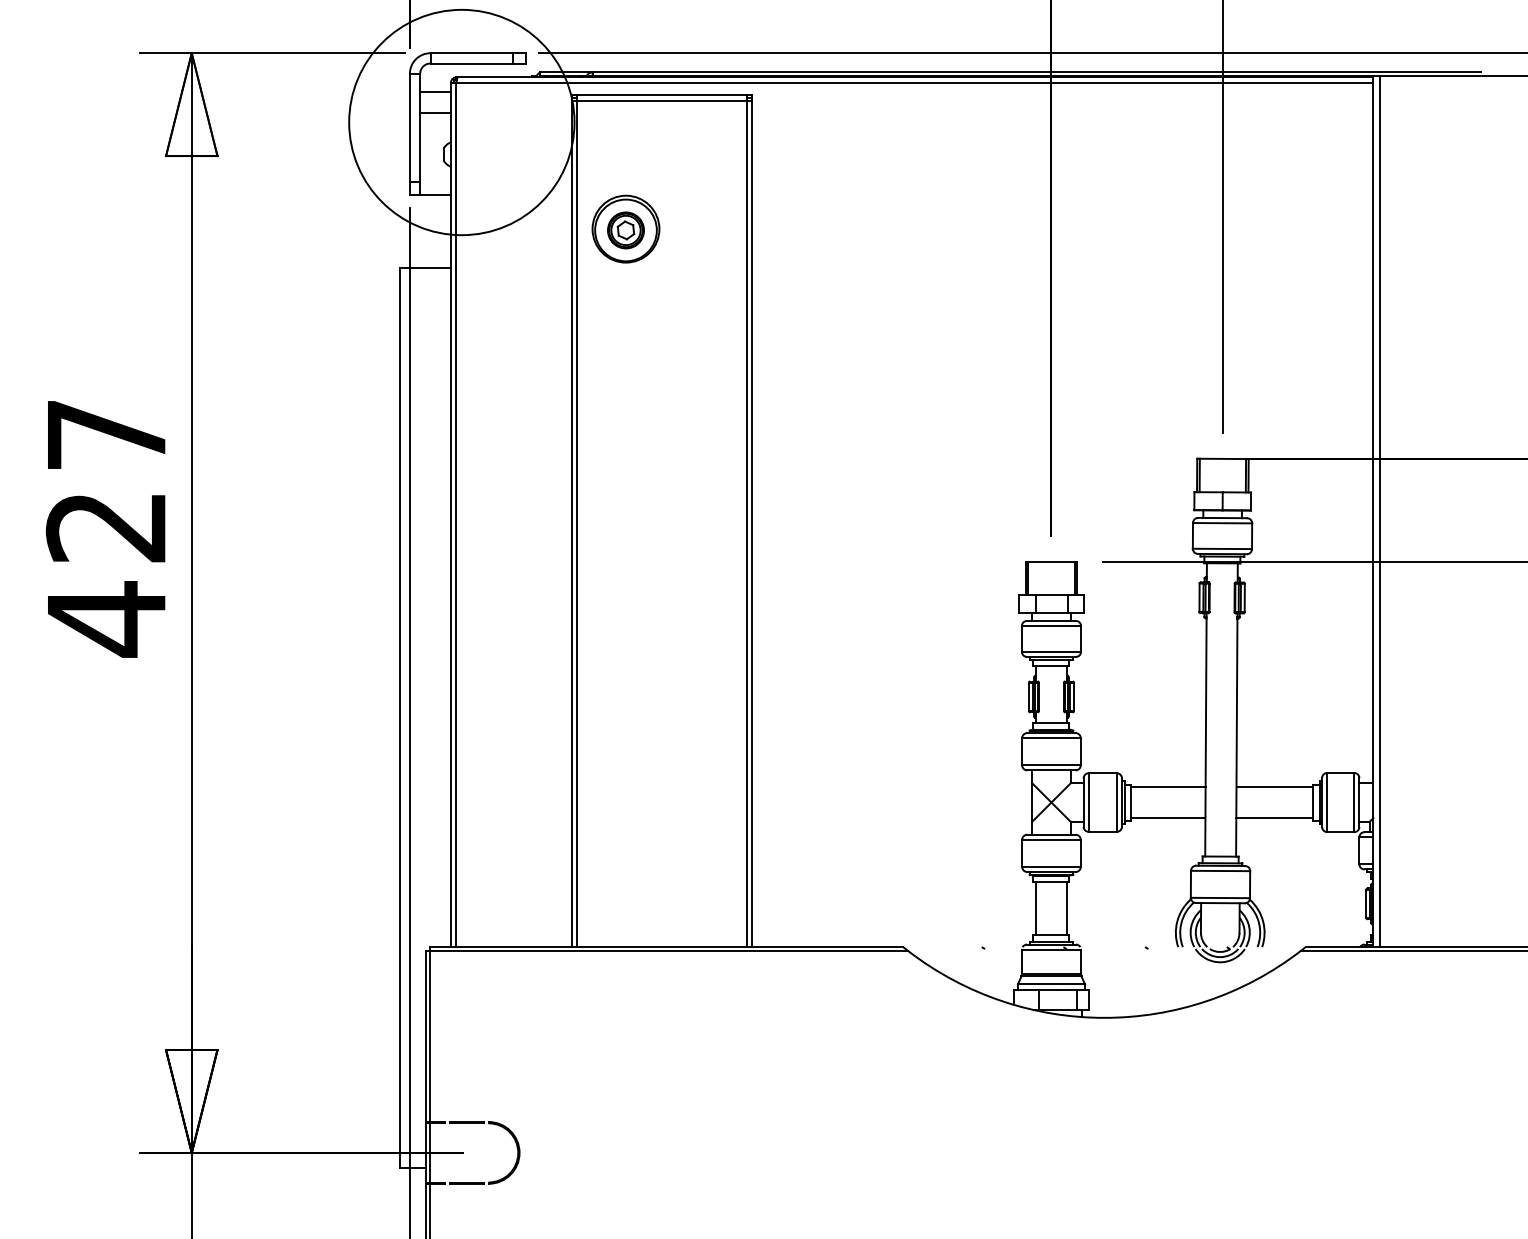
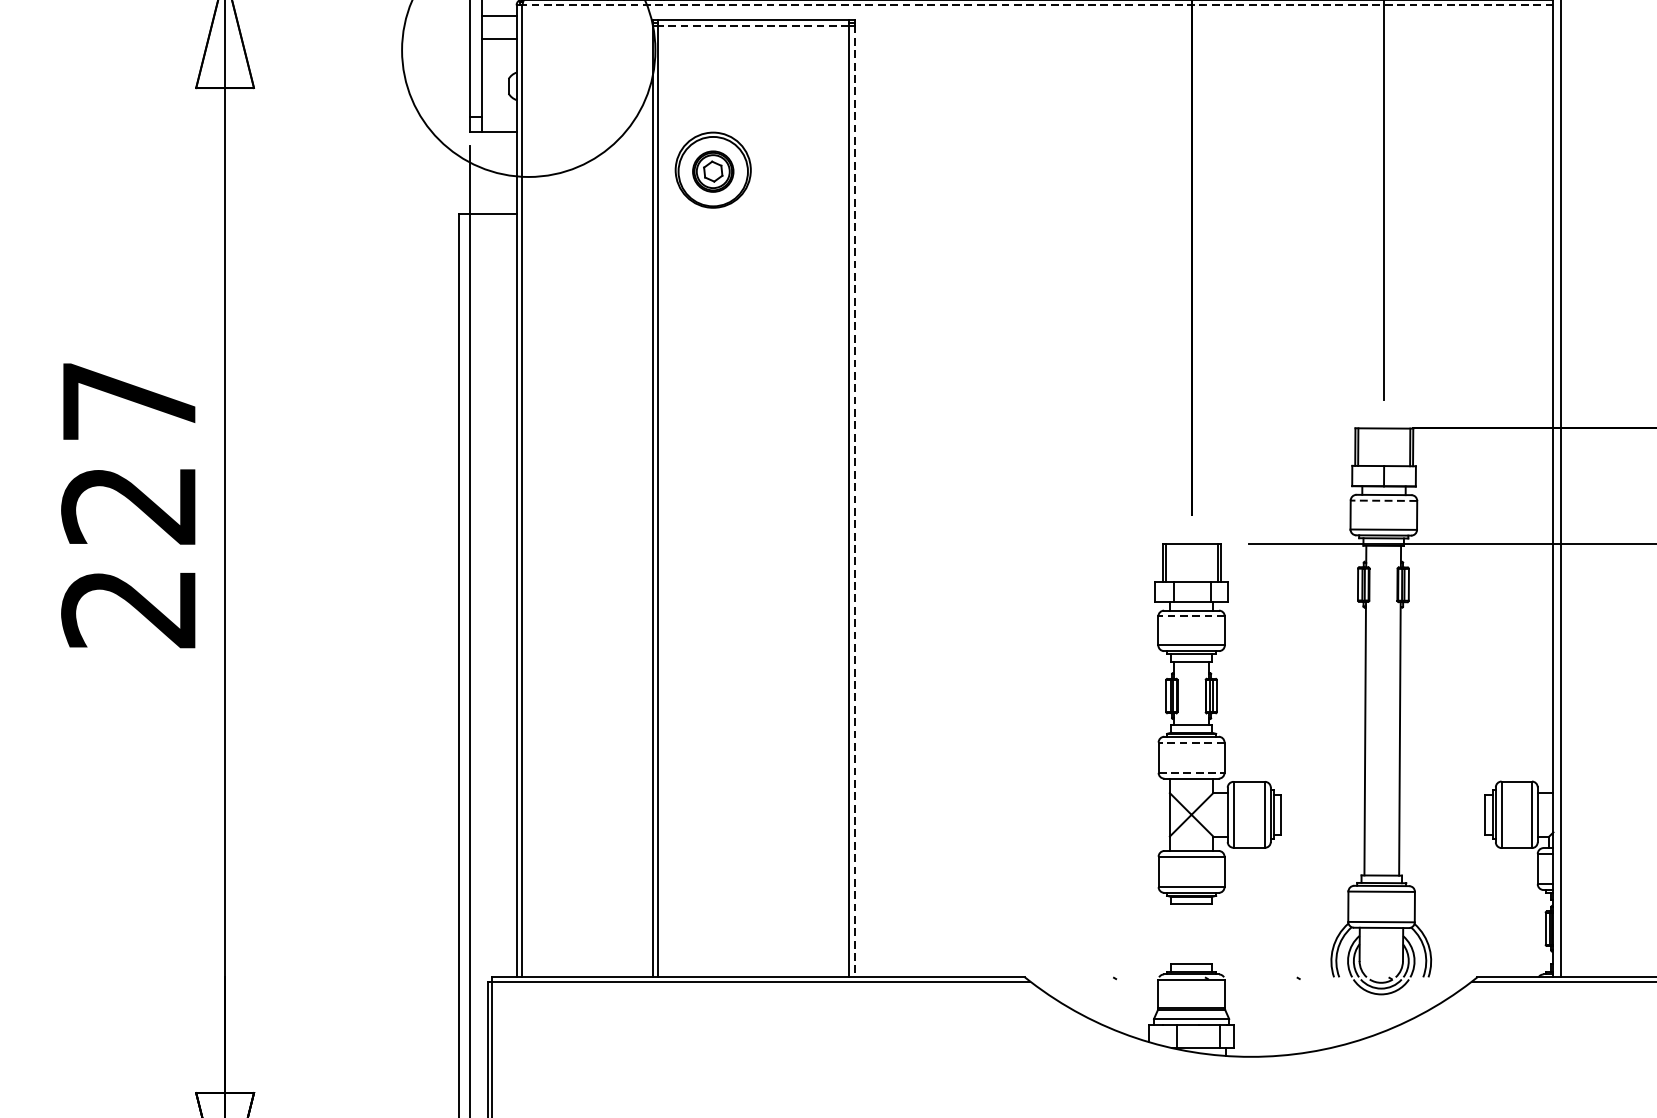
line: (914, 82) -> (1037, 5), solid -> dashed
line: (662, 100) -> (754, 25), solid -> dashed
line: (1222, 523) -> (1383, 501), solid -> dashed
line: (752, 524) -> (855, 502), solid -> dashed
text: (105, 619) -> (128, 609), 427 -> 227
line: (1051, 626) -> (1191, 616), solid -> dashed
line: (1050, 738) -> (1190, 742), solid -> dashed
line: (1051, 765) -> (1191, 773), solid -> dashed
line: (1168, 787) -> (1323, 797), removed
line: (1274, 787) -> (1442, 797), removed
line: (1168, 817) -> (1323, 831), removed
line: (1274, 817) -> (1442, 831), removed
line: (1036, 908) -> (1174, 933), removed
line: (1066, 908) -> (1208, 933), removed

